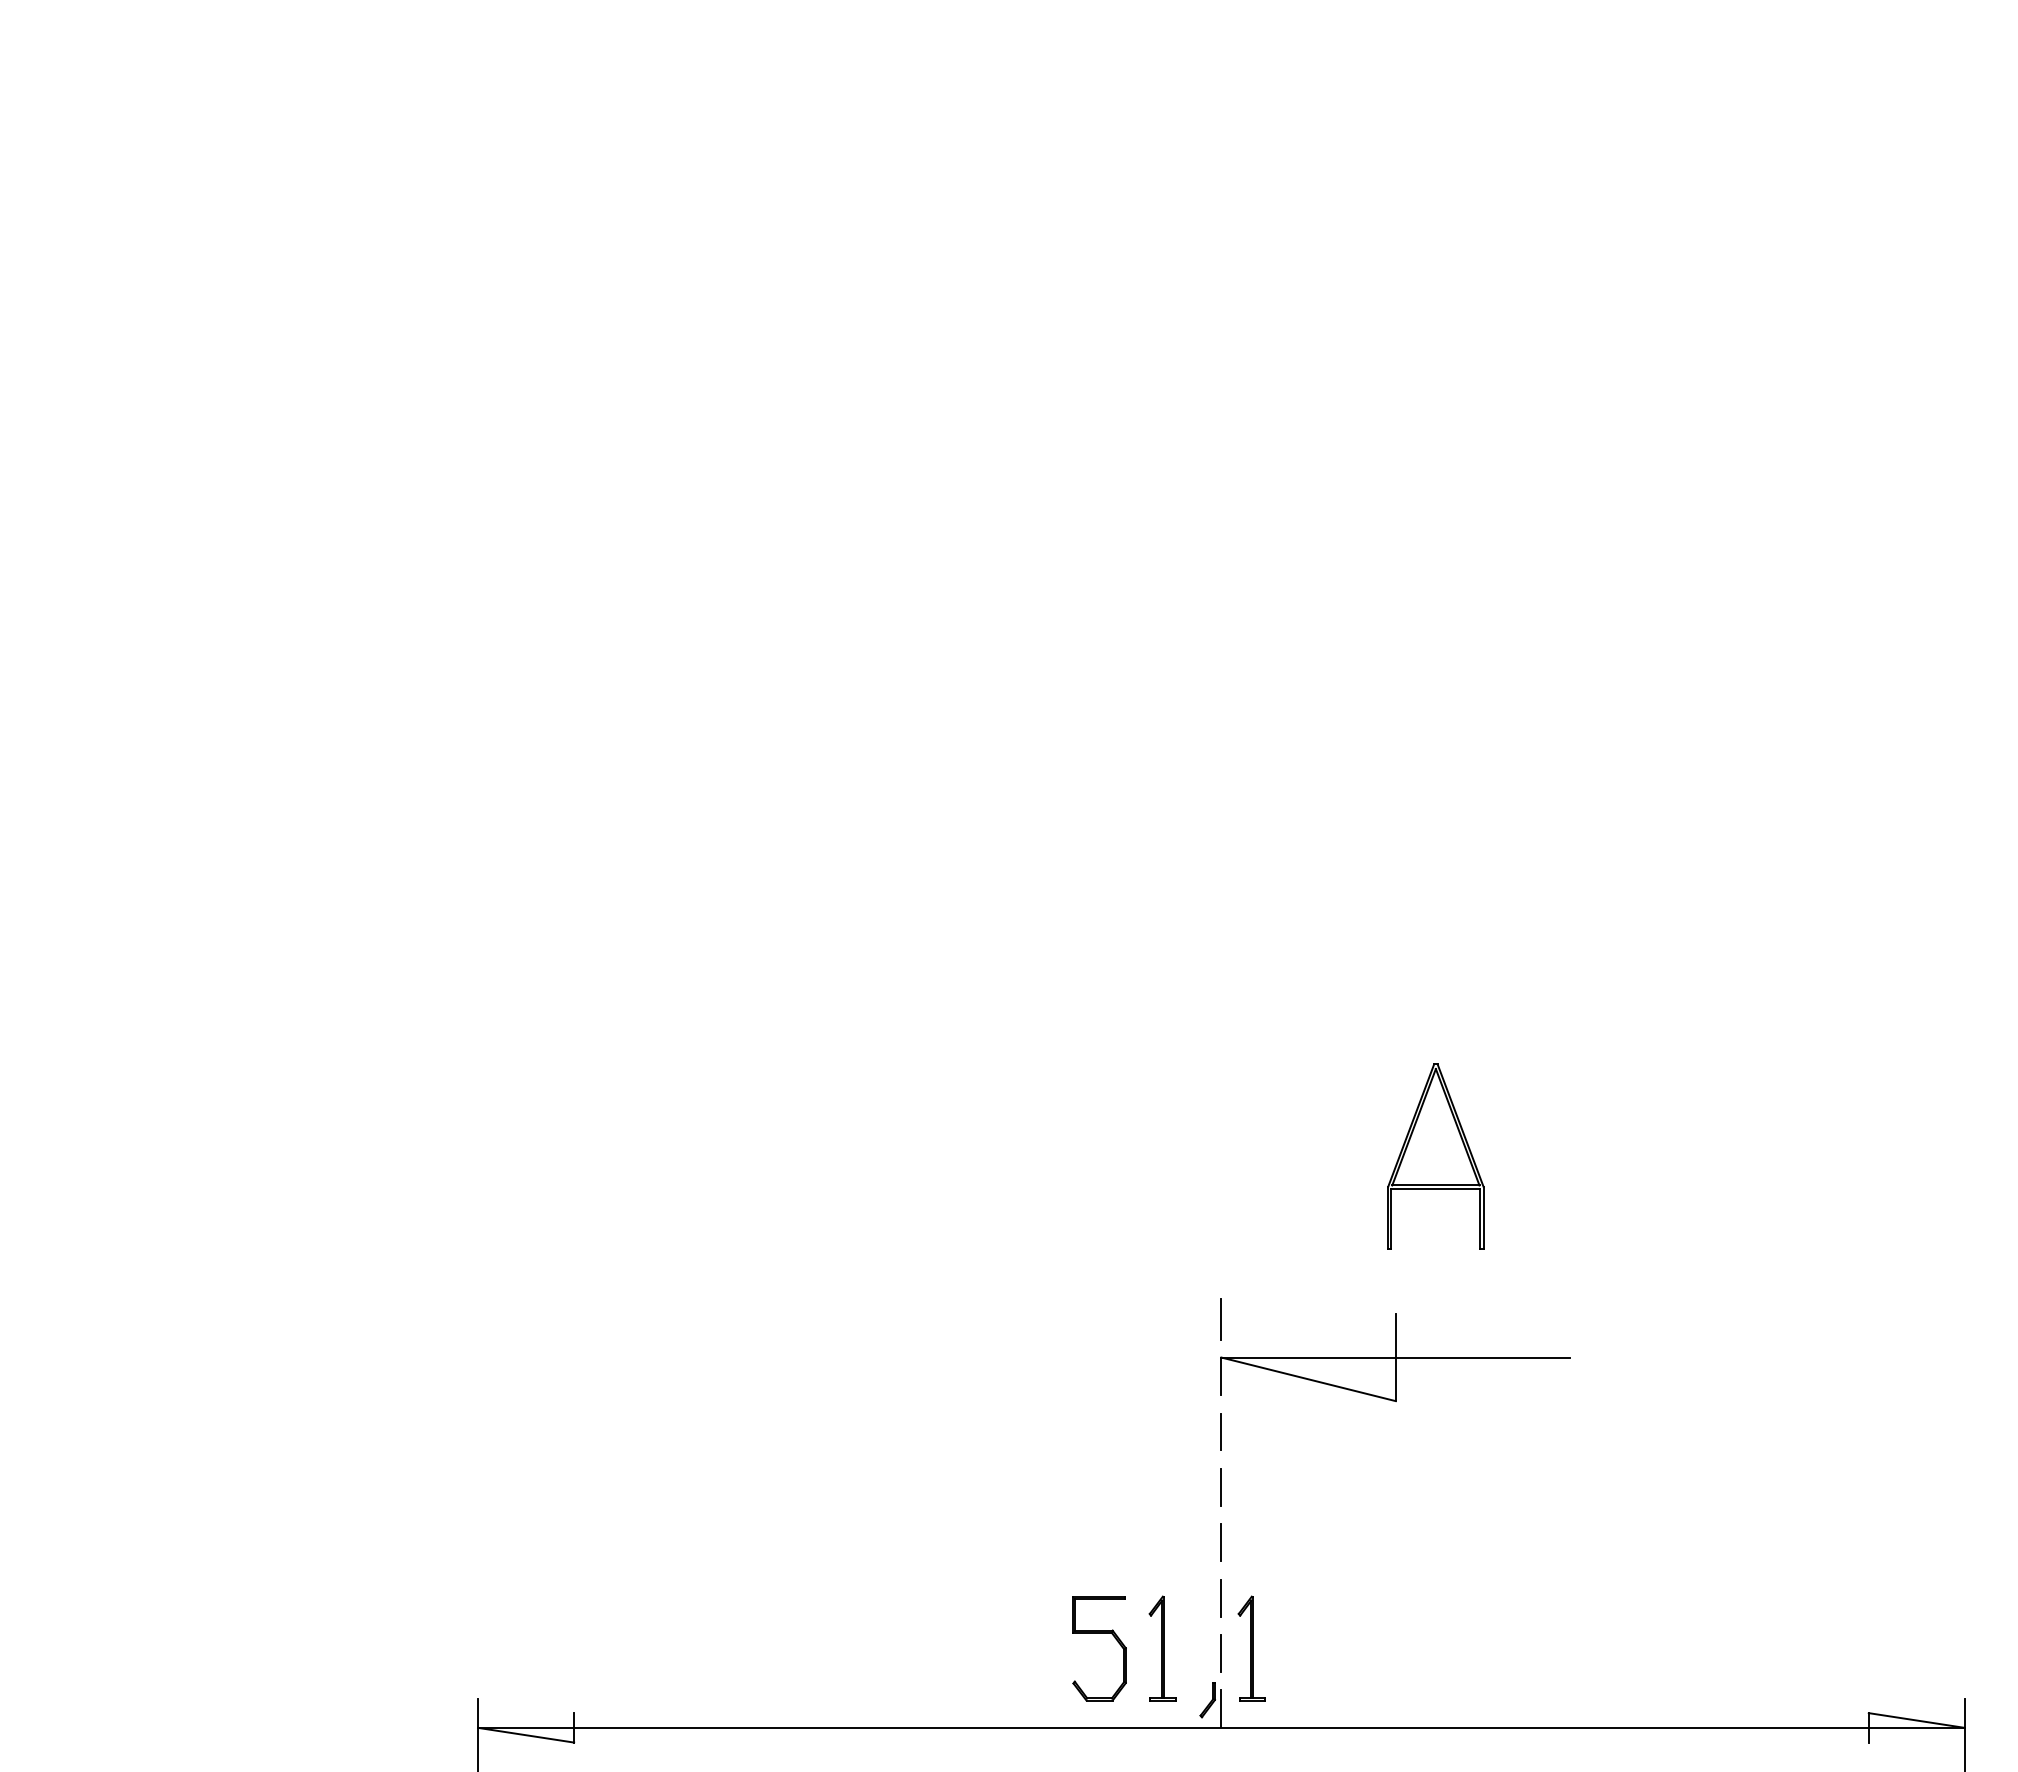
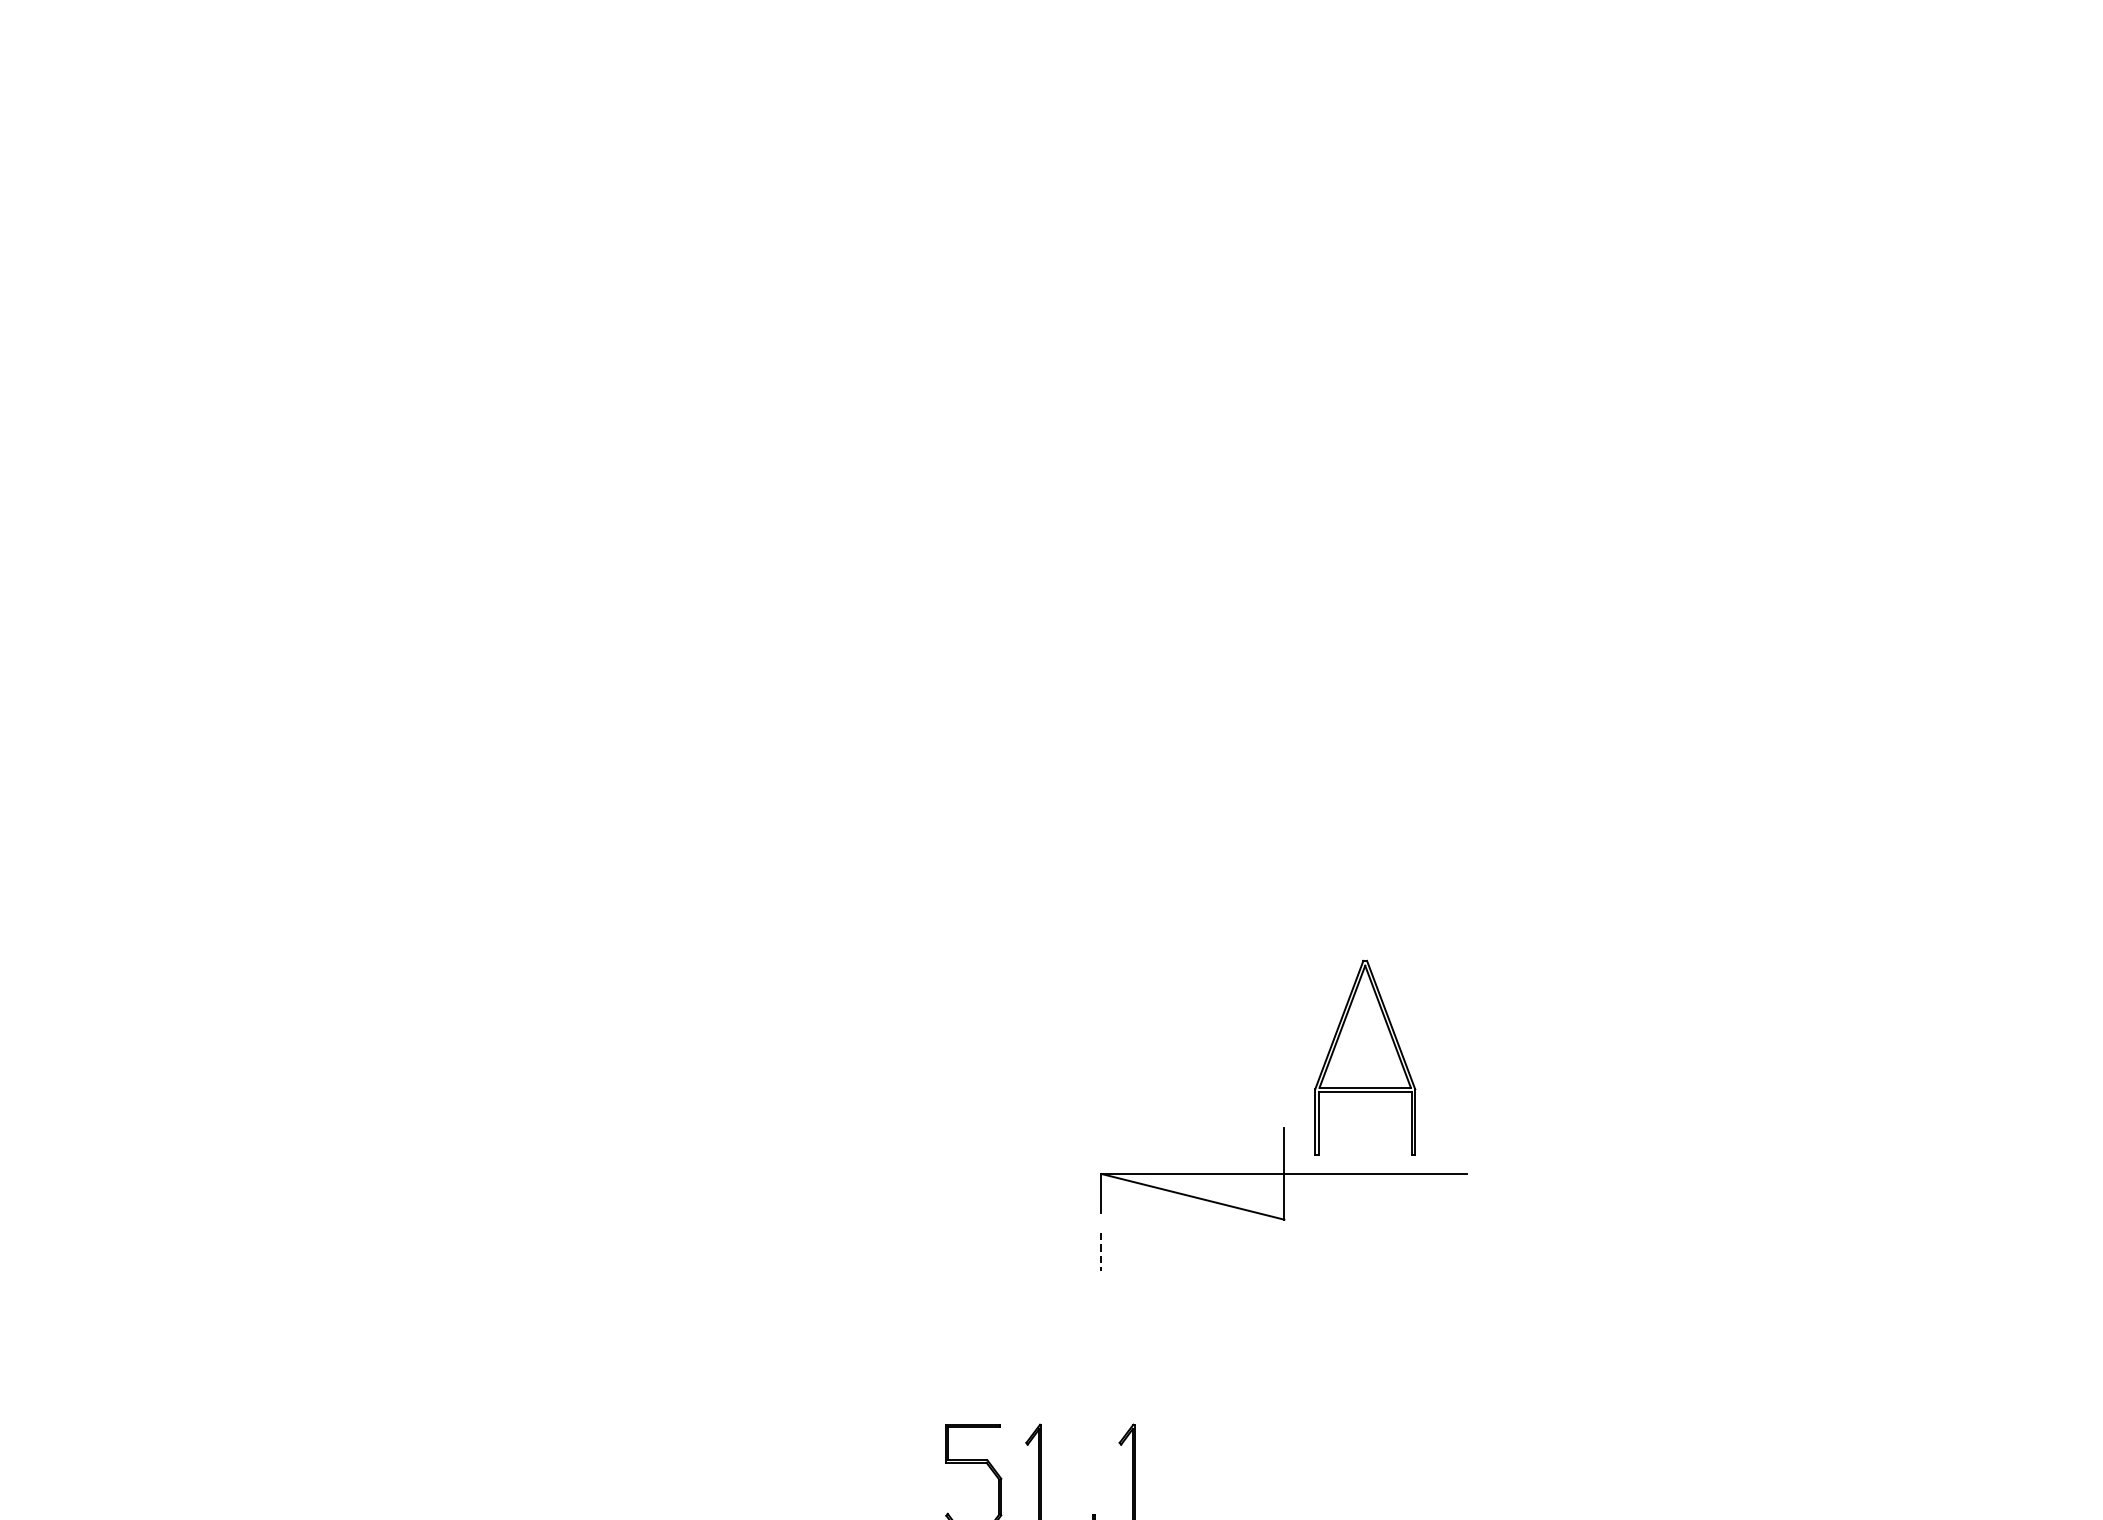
part: (1435, 1156) -> (1364, 1057), moved
line: (1221, 1319) -> (1101, 1134), removed
line: (1221, 1432) -> (1101, 1252), solid -> dashed
line: (1221, 1486) -> (1101, 1309), removed
line: (1221, 1542) -> (1101, 1367), removed
line: (1221, 1597) -> (1101, 1425), removed
line: (1221, 1653) -> (1101, 1484), removed

